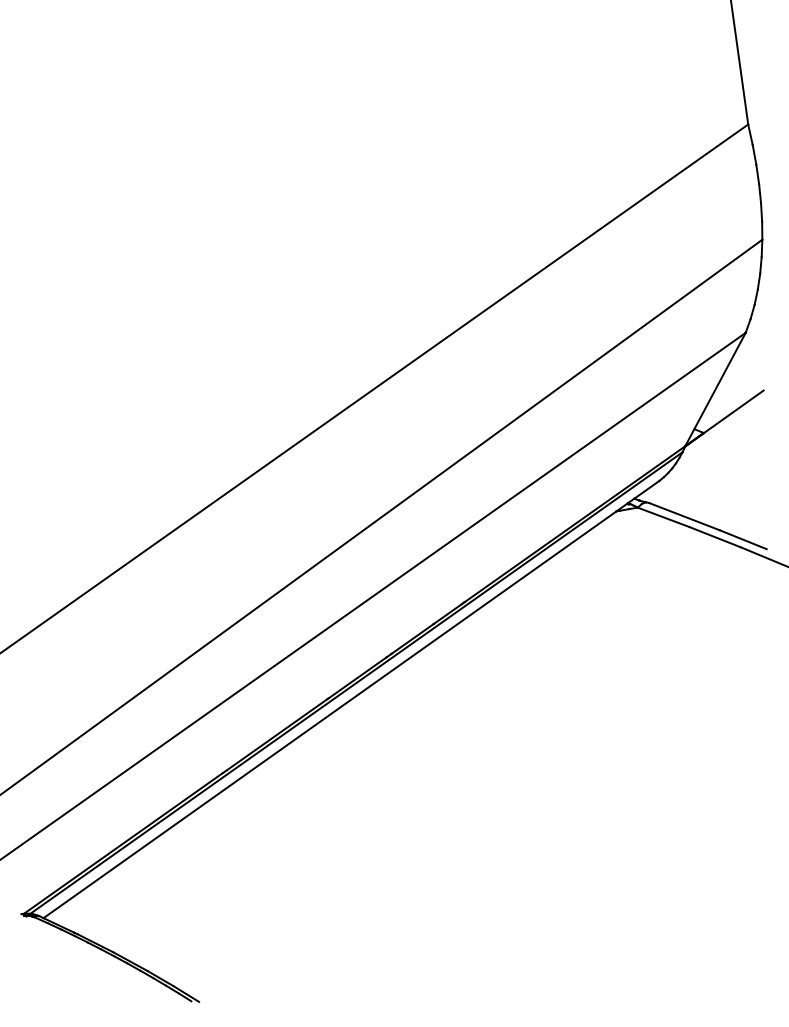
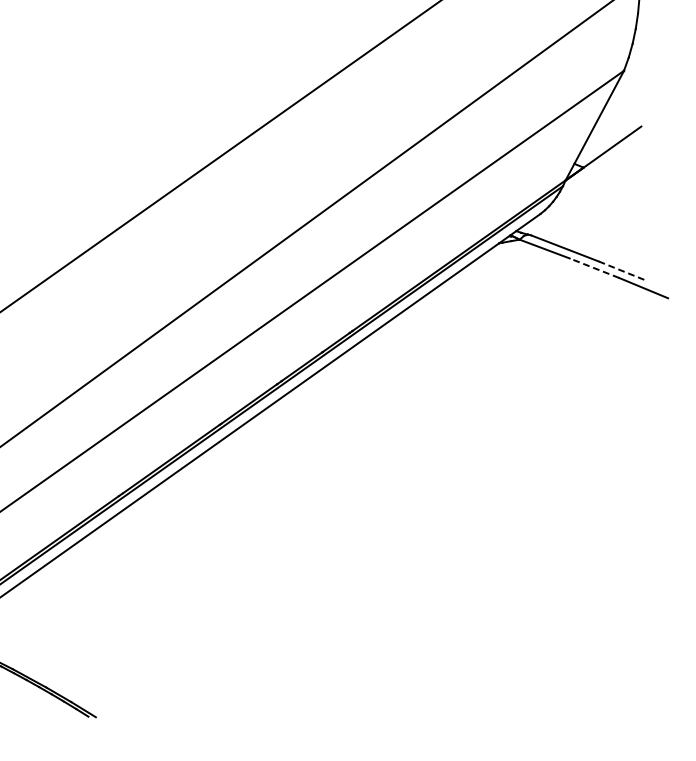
line: (715, 537) -> (594, 268), solid -> dashed
line: (742, 539) -> (620, 270), solid -> dashed

